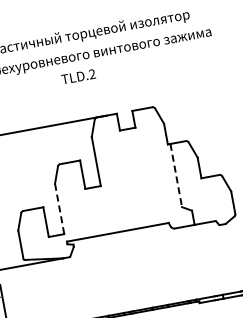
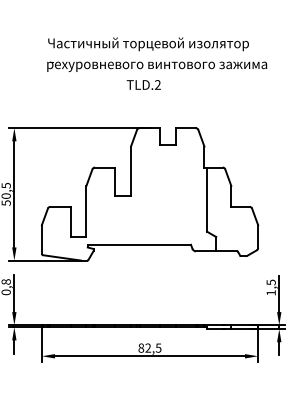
text: (78, 76) -> (143, 84), moved
line: (176, 176) -> (207, 200), dashed -> solid
line: (59, 209) -> (86, 211), dashed -> solid

